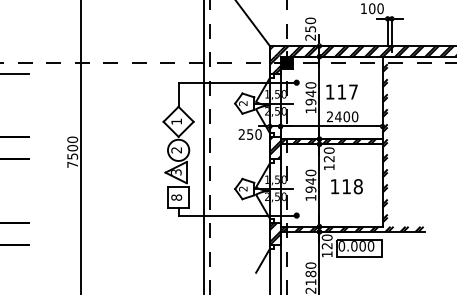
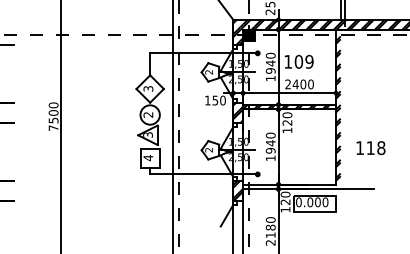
text: (347, 91) -> (304, 61), 117 -> 109
text: (176, 121) -> (148, 88), 1 -> 3
text: (241, 134) -> (207, 100), 250 -> 150
text: (346, 186) -> (370, 147), moved
text: (176, 197) -> (148, 157), 8 -> 4
hatch: (351, 228) -> (307, 186), removed

